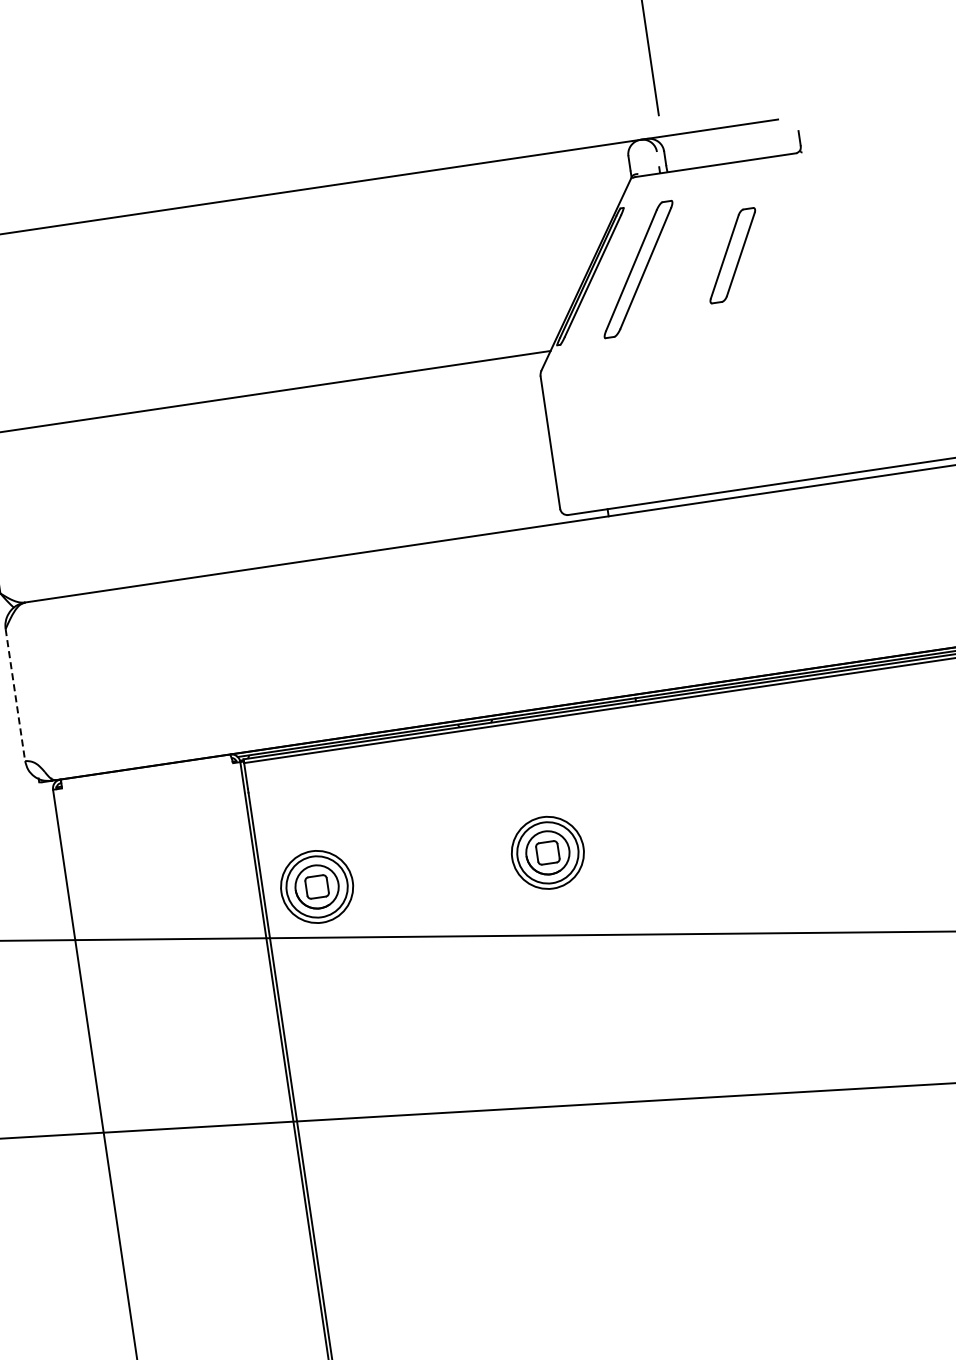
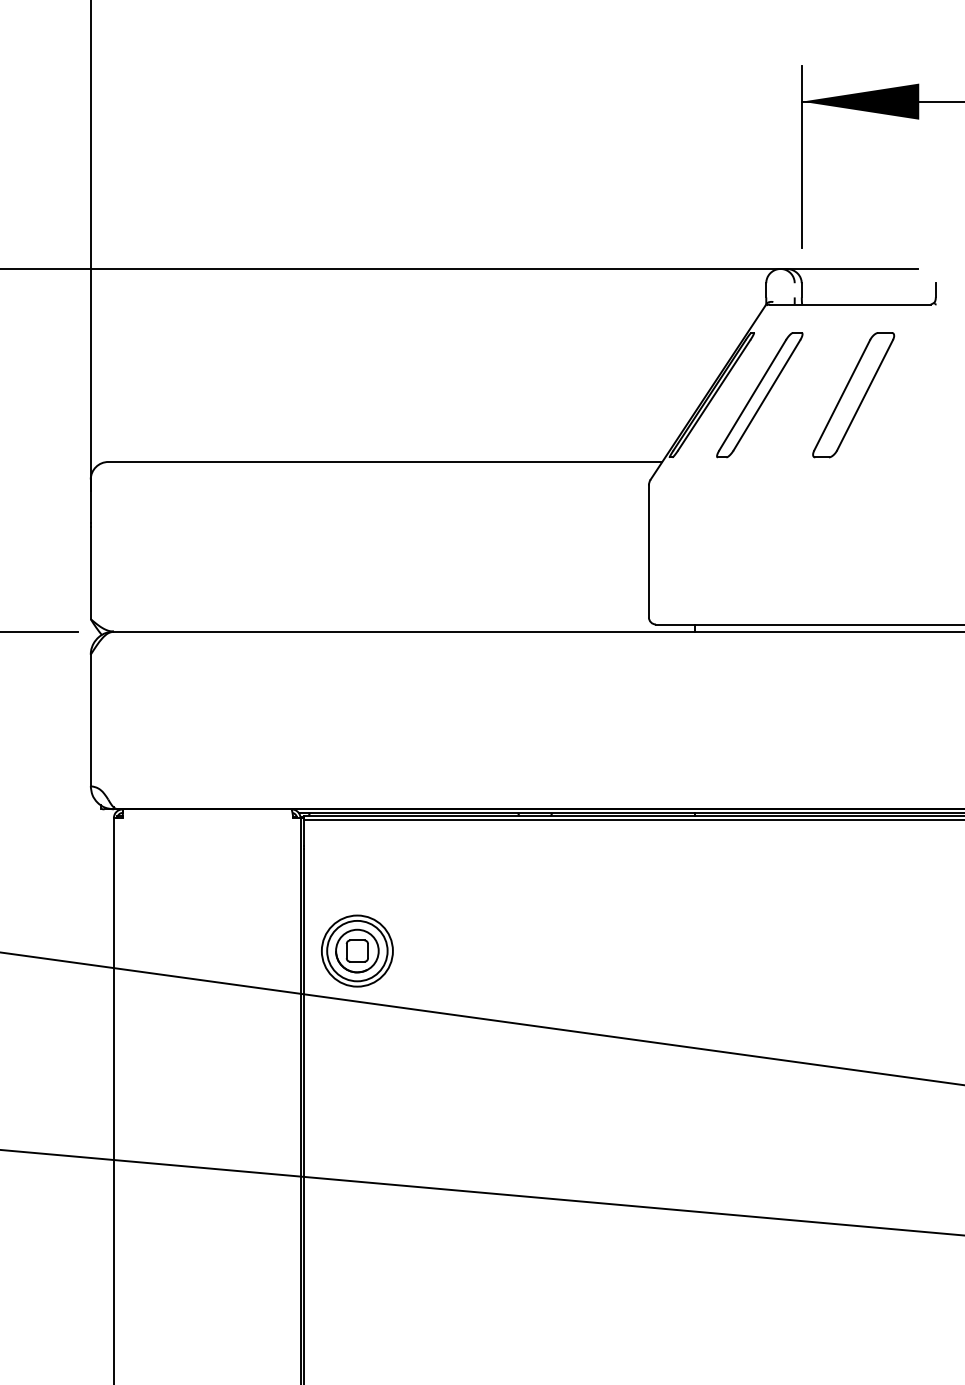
part: (732, 255) -> (853, 395), size x1.43
line: (15, 695) -> (90, 720), dashed -> solid
part: (547, 852) -> (587, 950), removed

